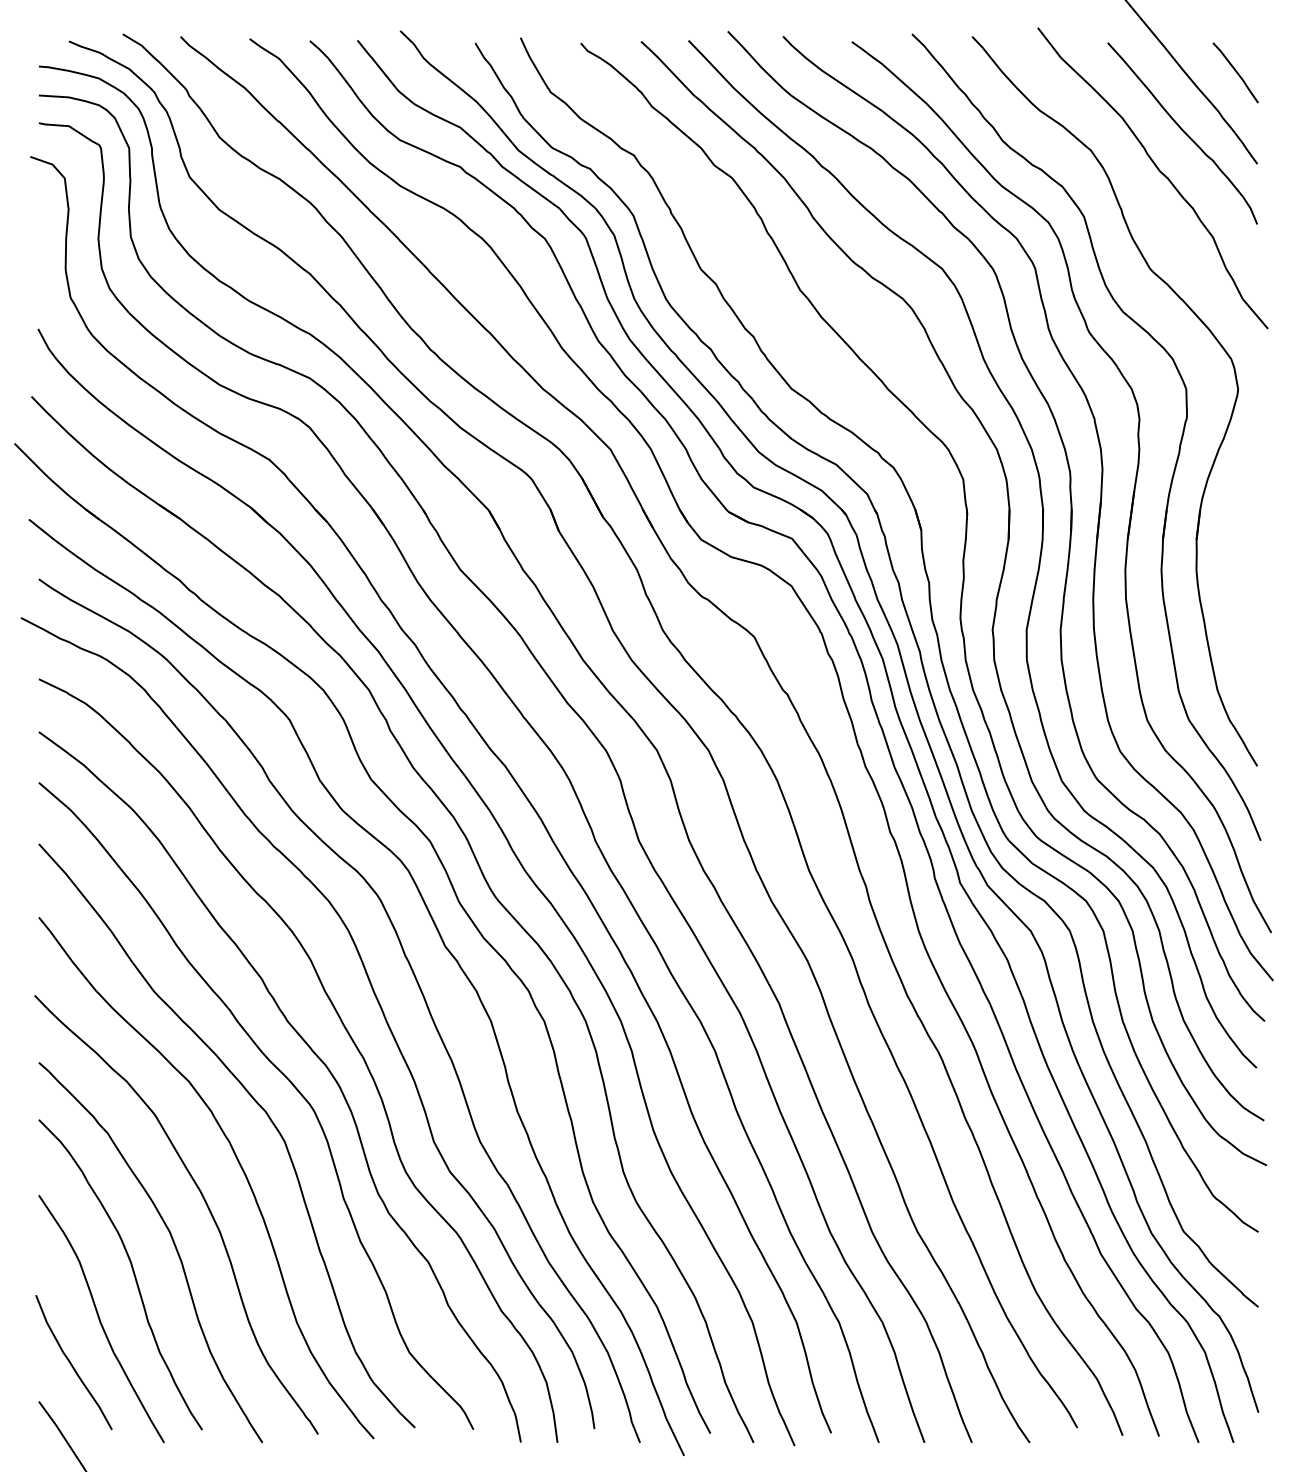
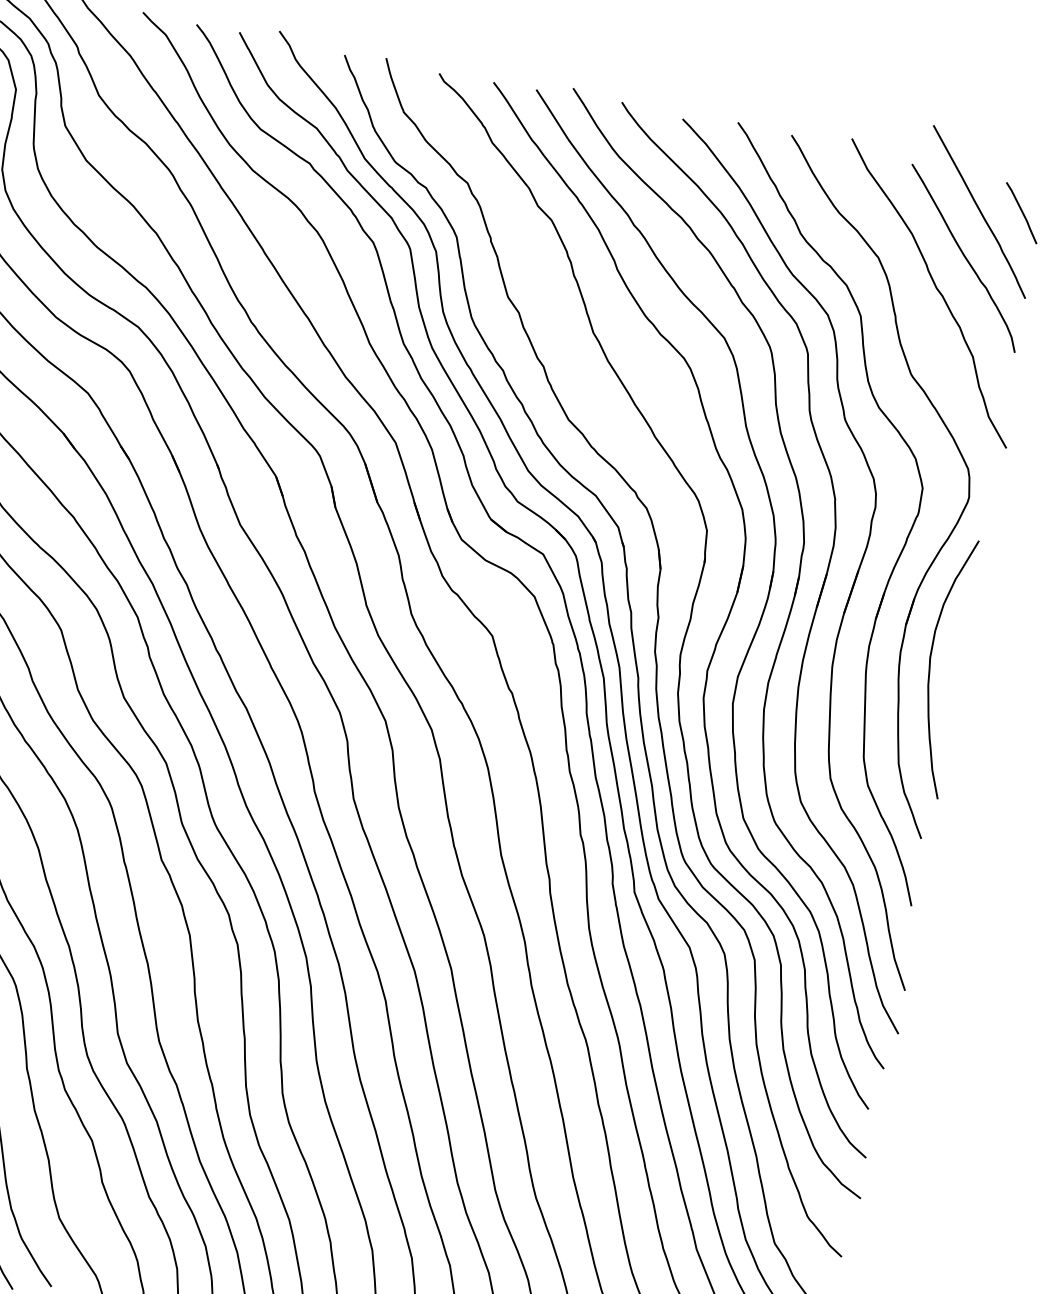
curve: (1231, 576) -> (930, 664), added

